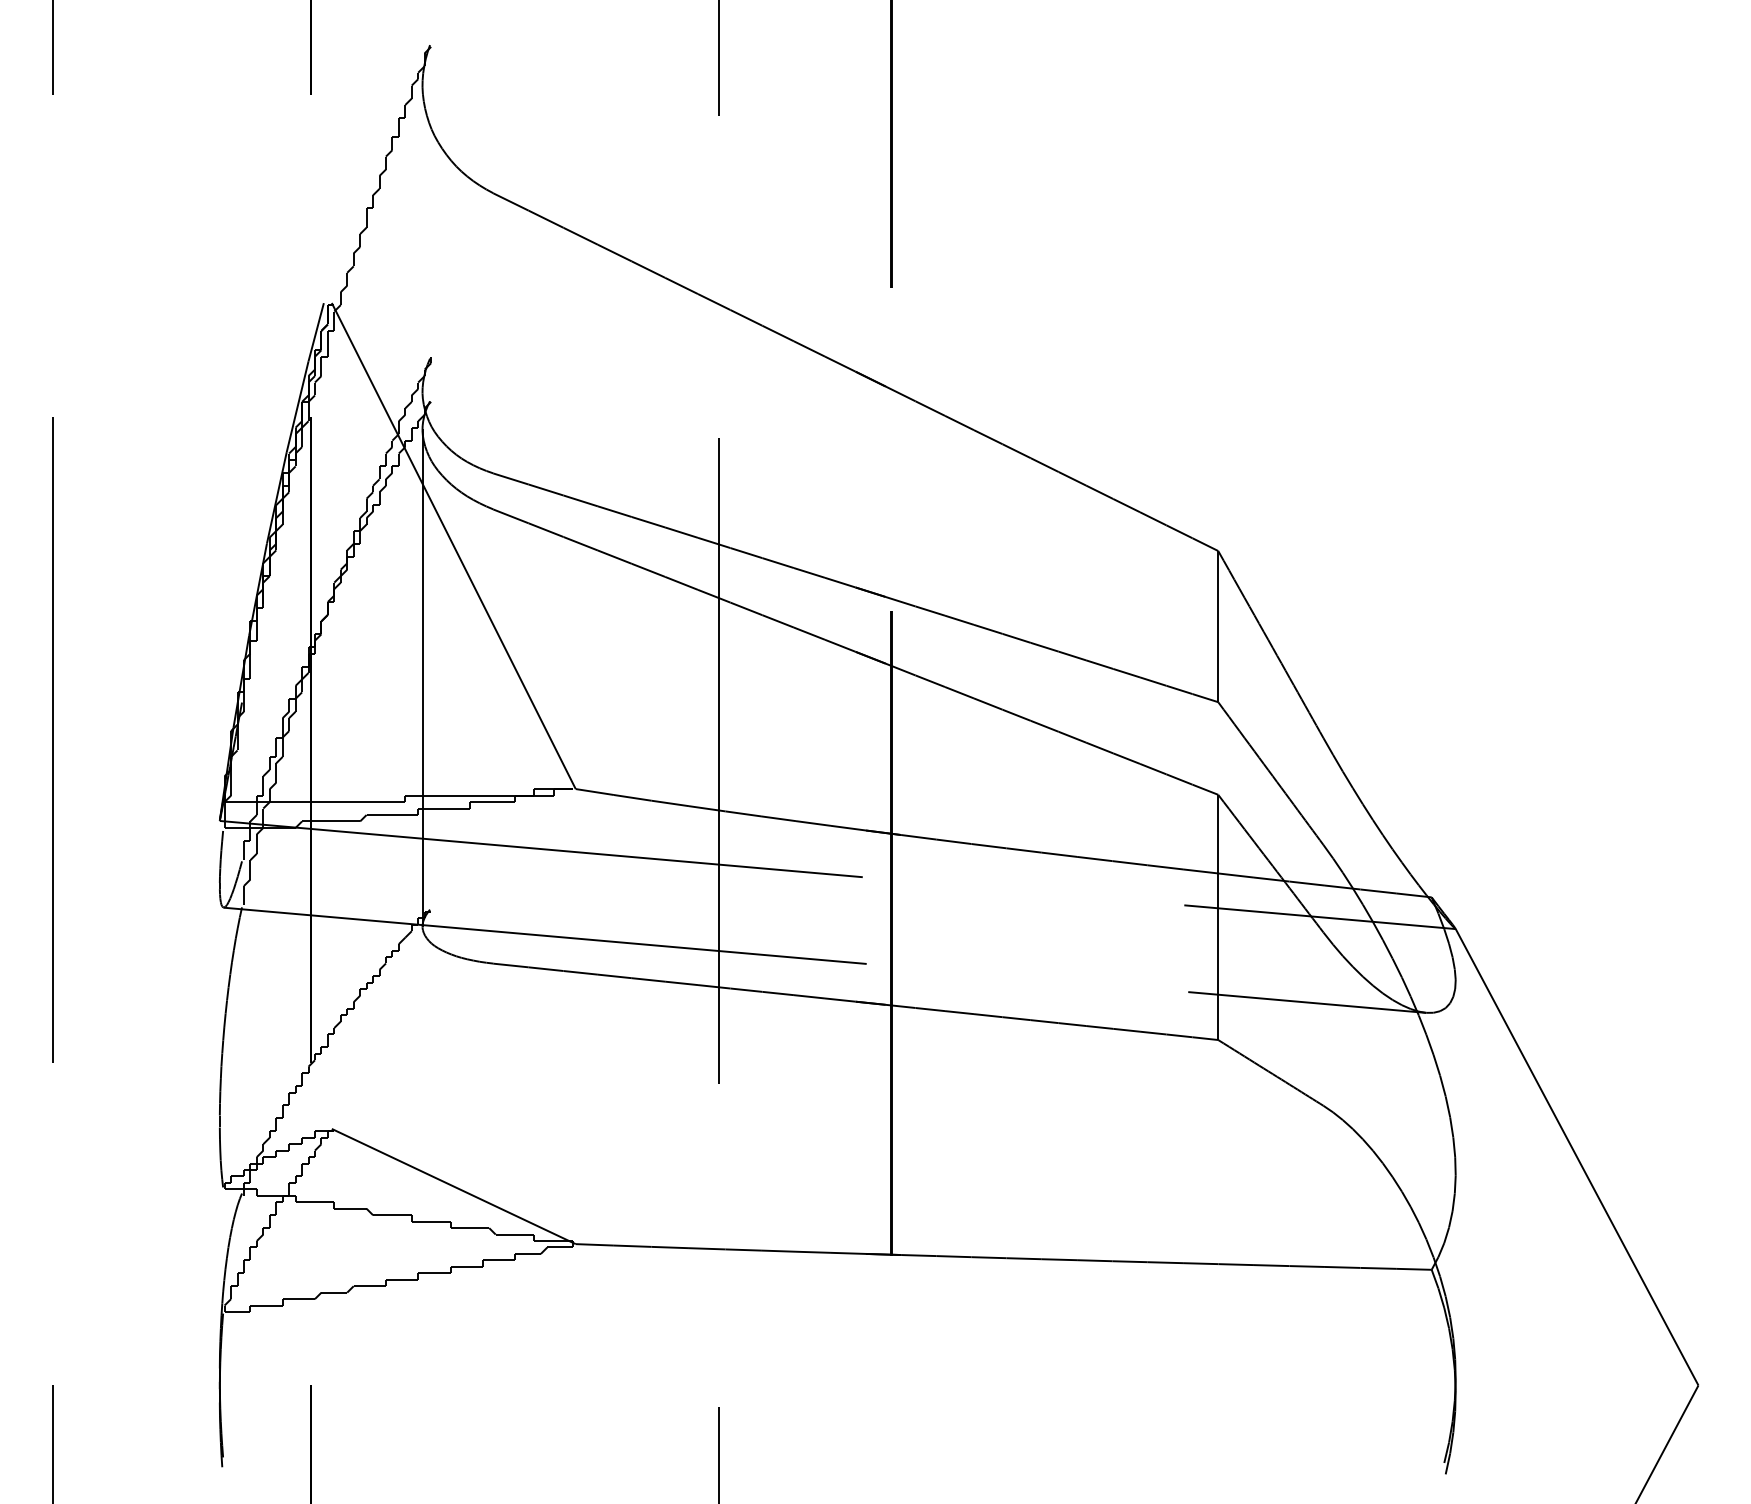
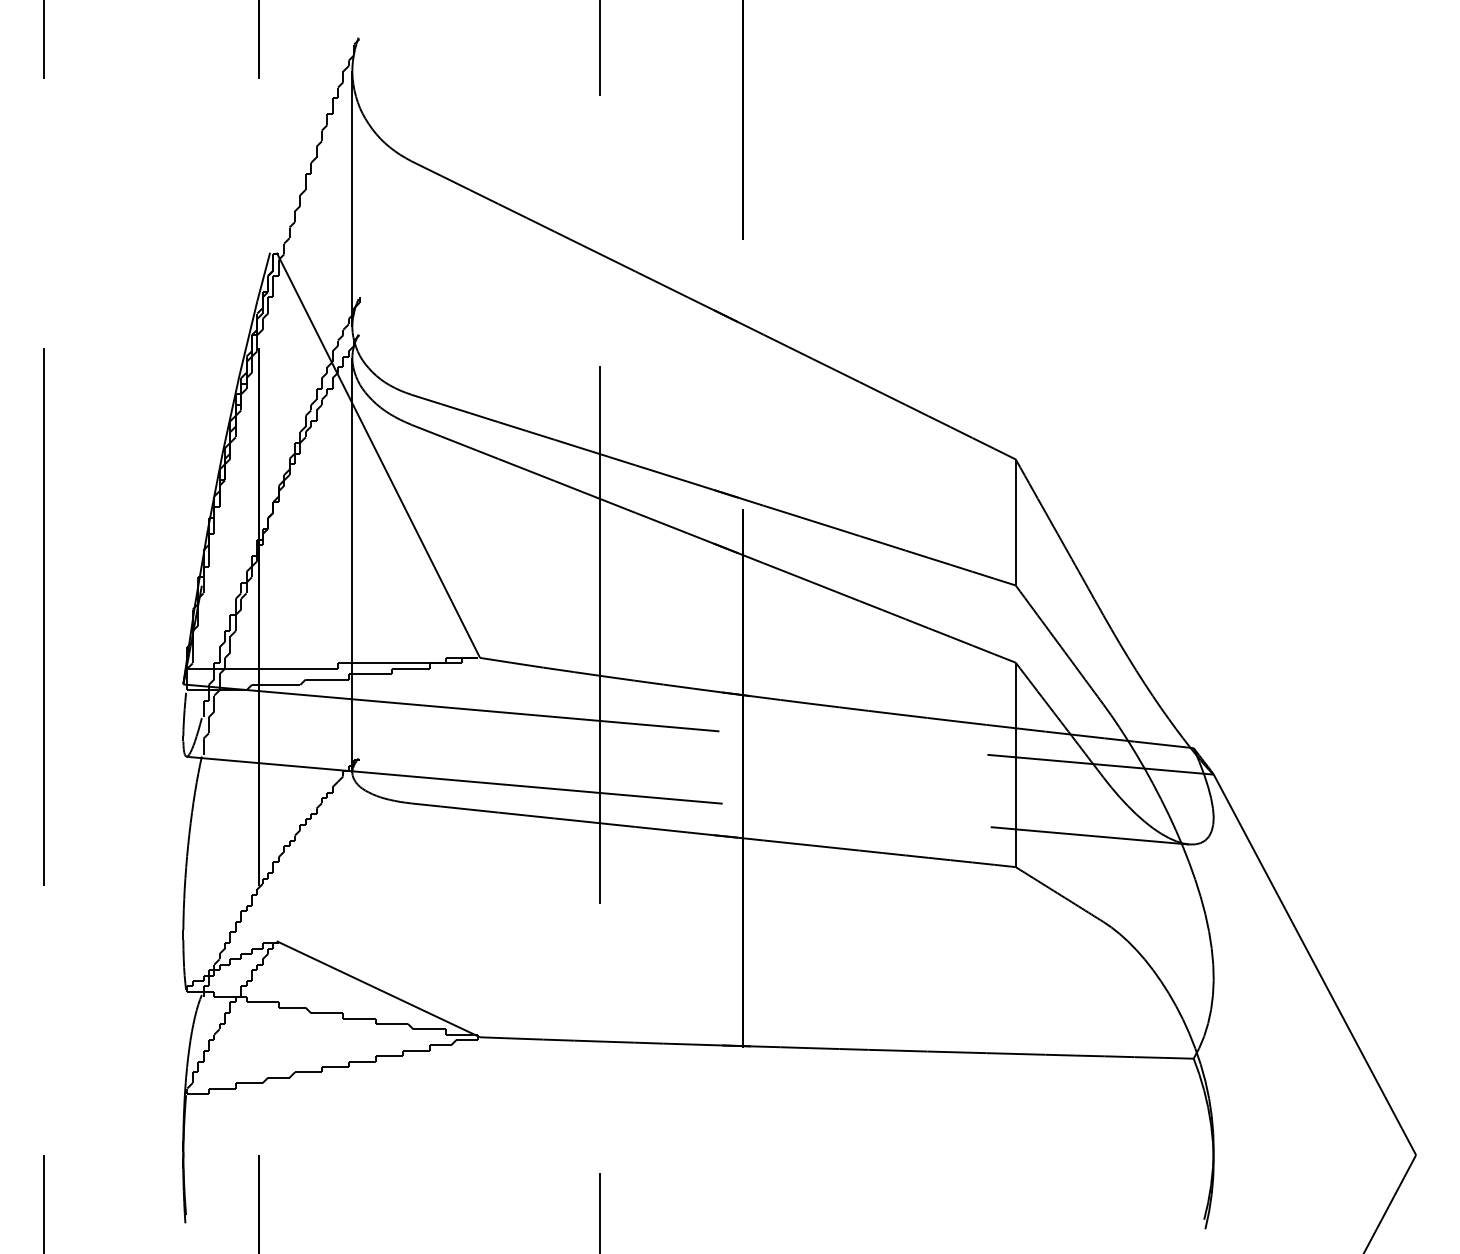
line: (422, 238) -> (352, 198), added

